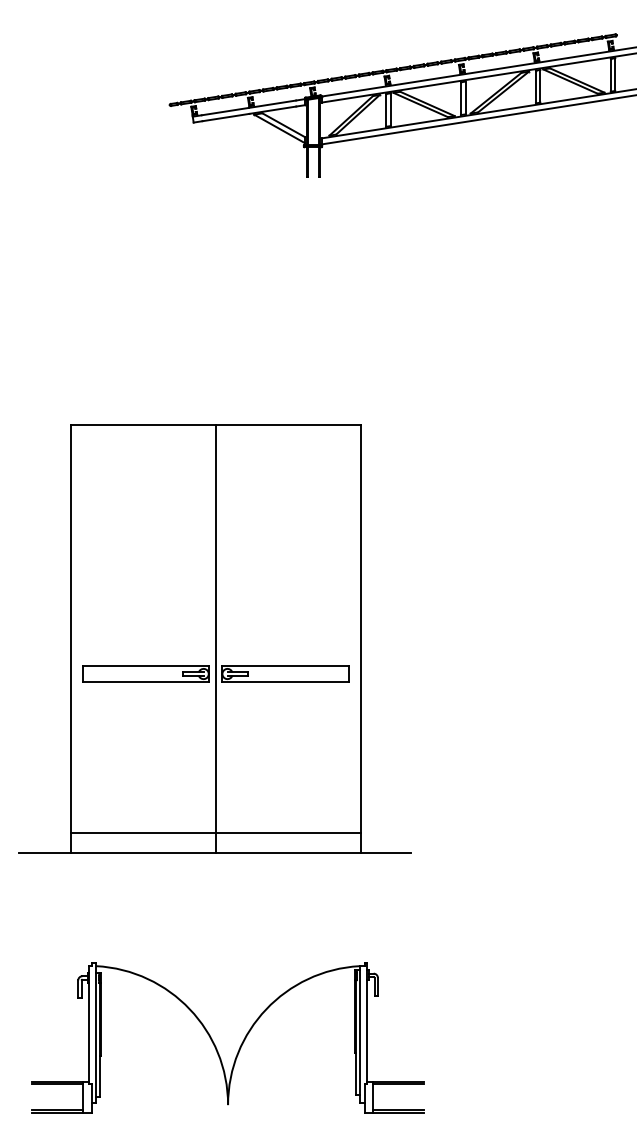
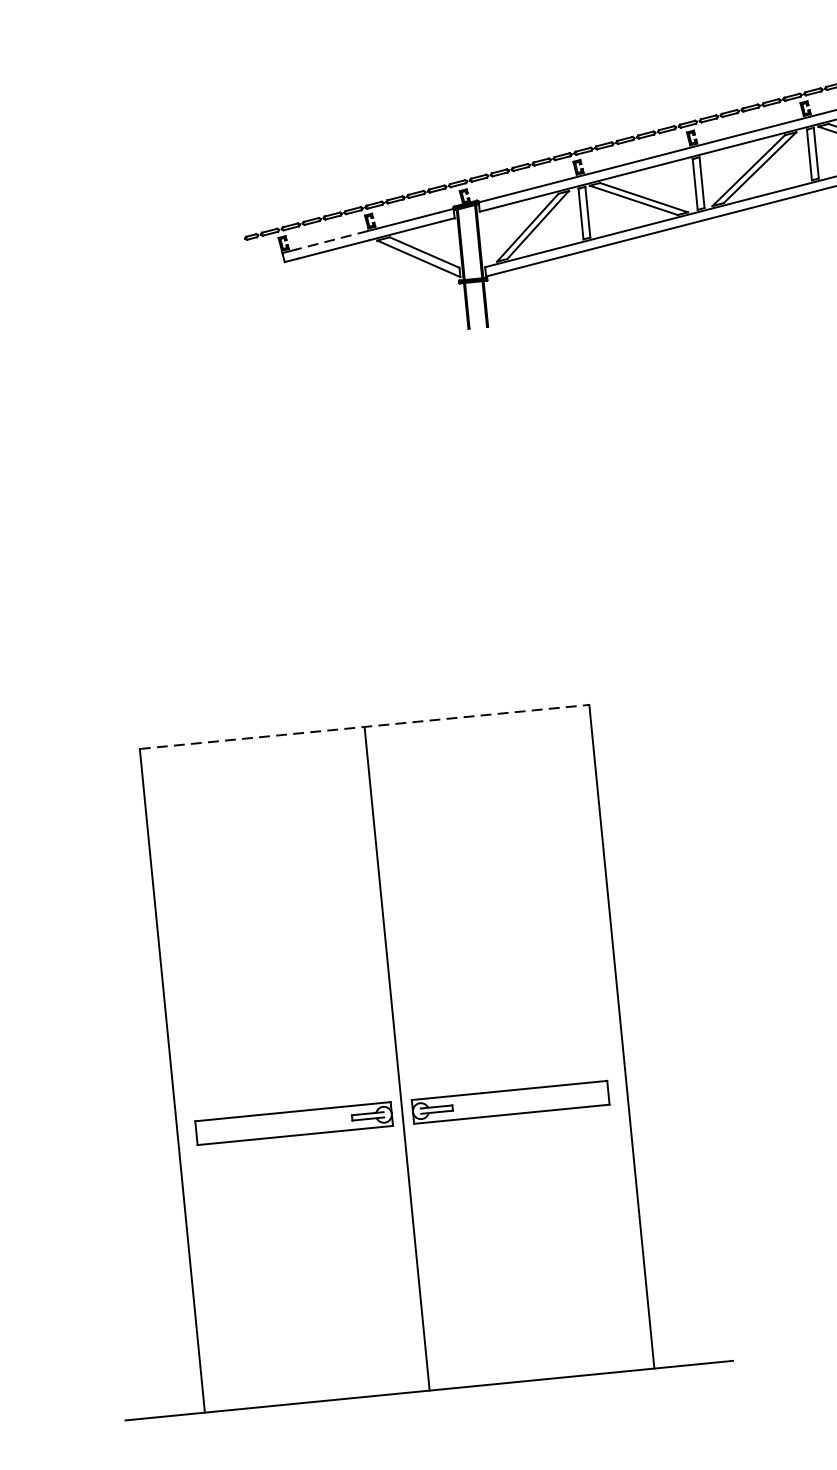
line: (225, 111) -> (332, 240), solid -> dashed
line: (216, 424) -> (365, 726), solid -> dashed
line: (215, 832) -> (426, 1358), removed

